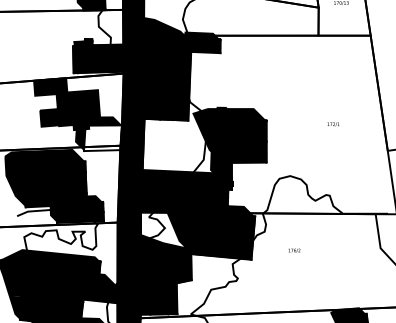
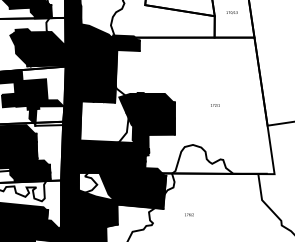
fill: (86, 48) -> (37, 47), added
text: (333, 124) -> (215, 105), moved
text: (294, 250) -> (189, 214), moved

